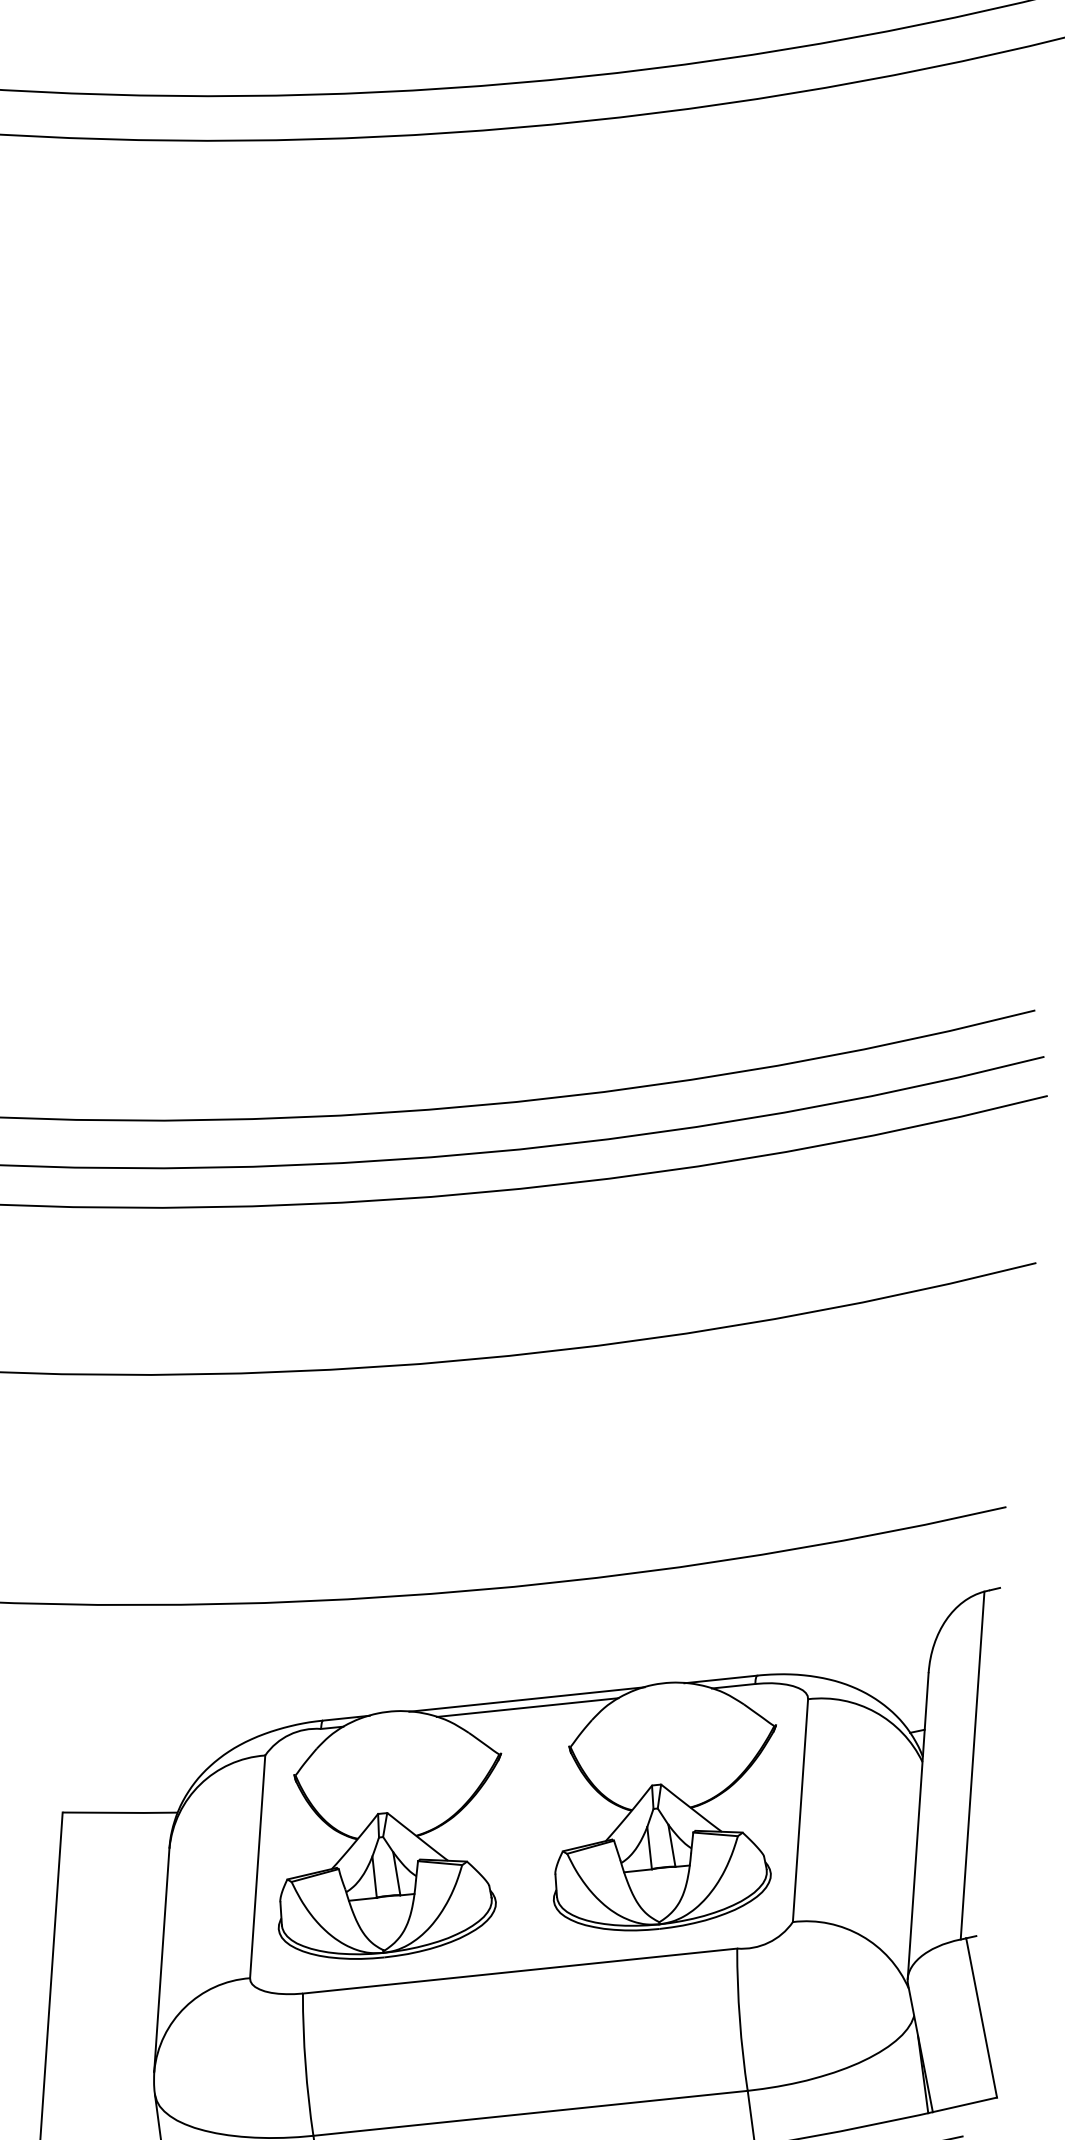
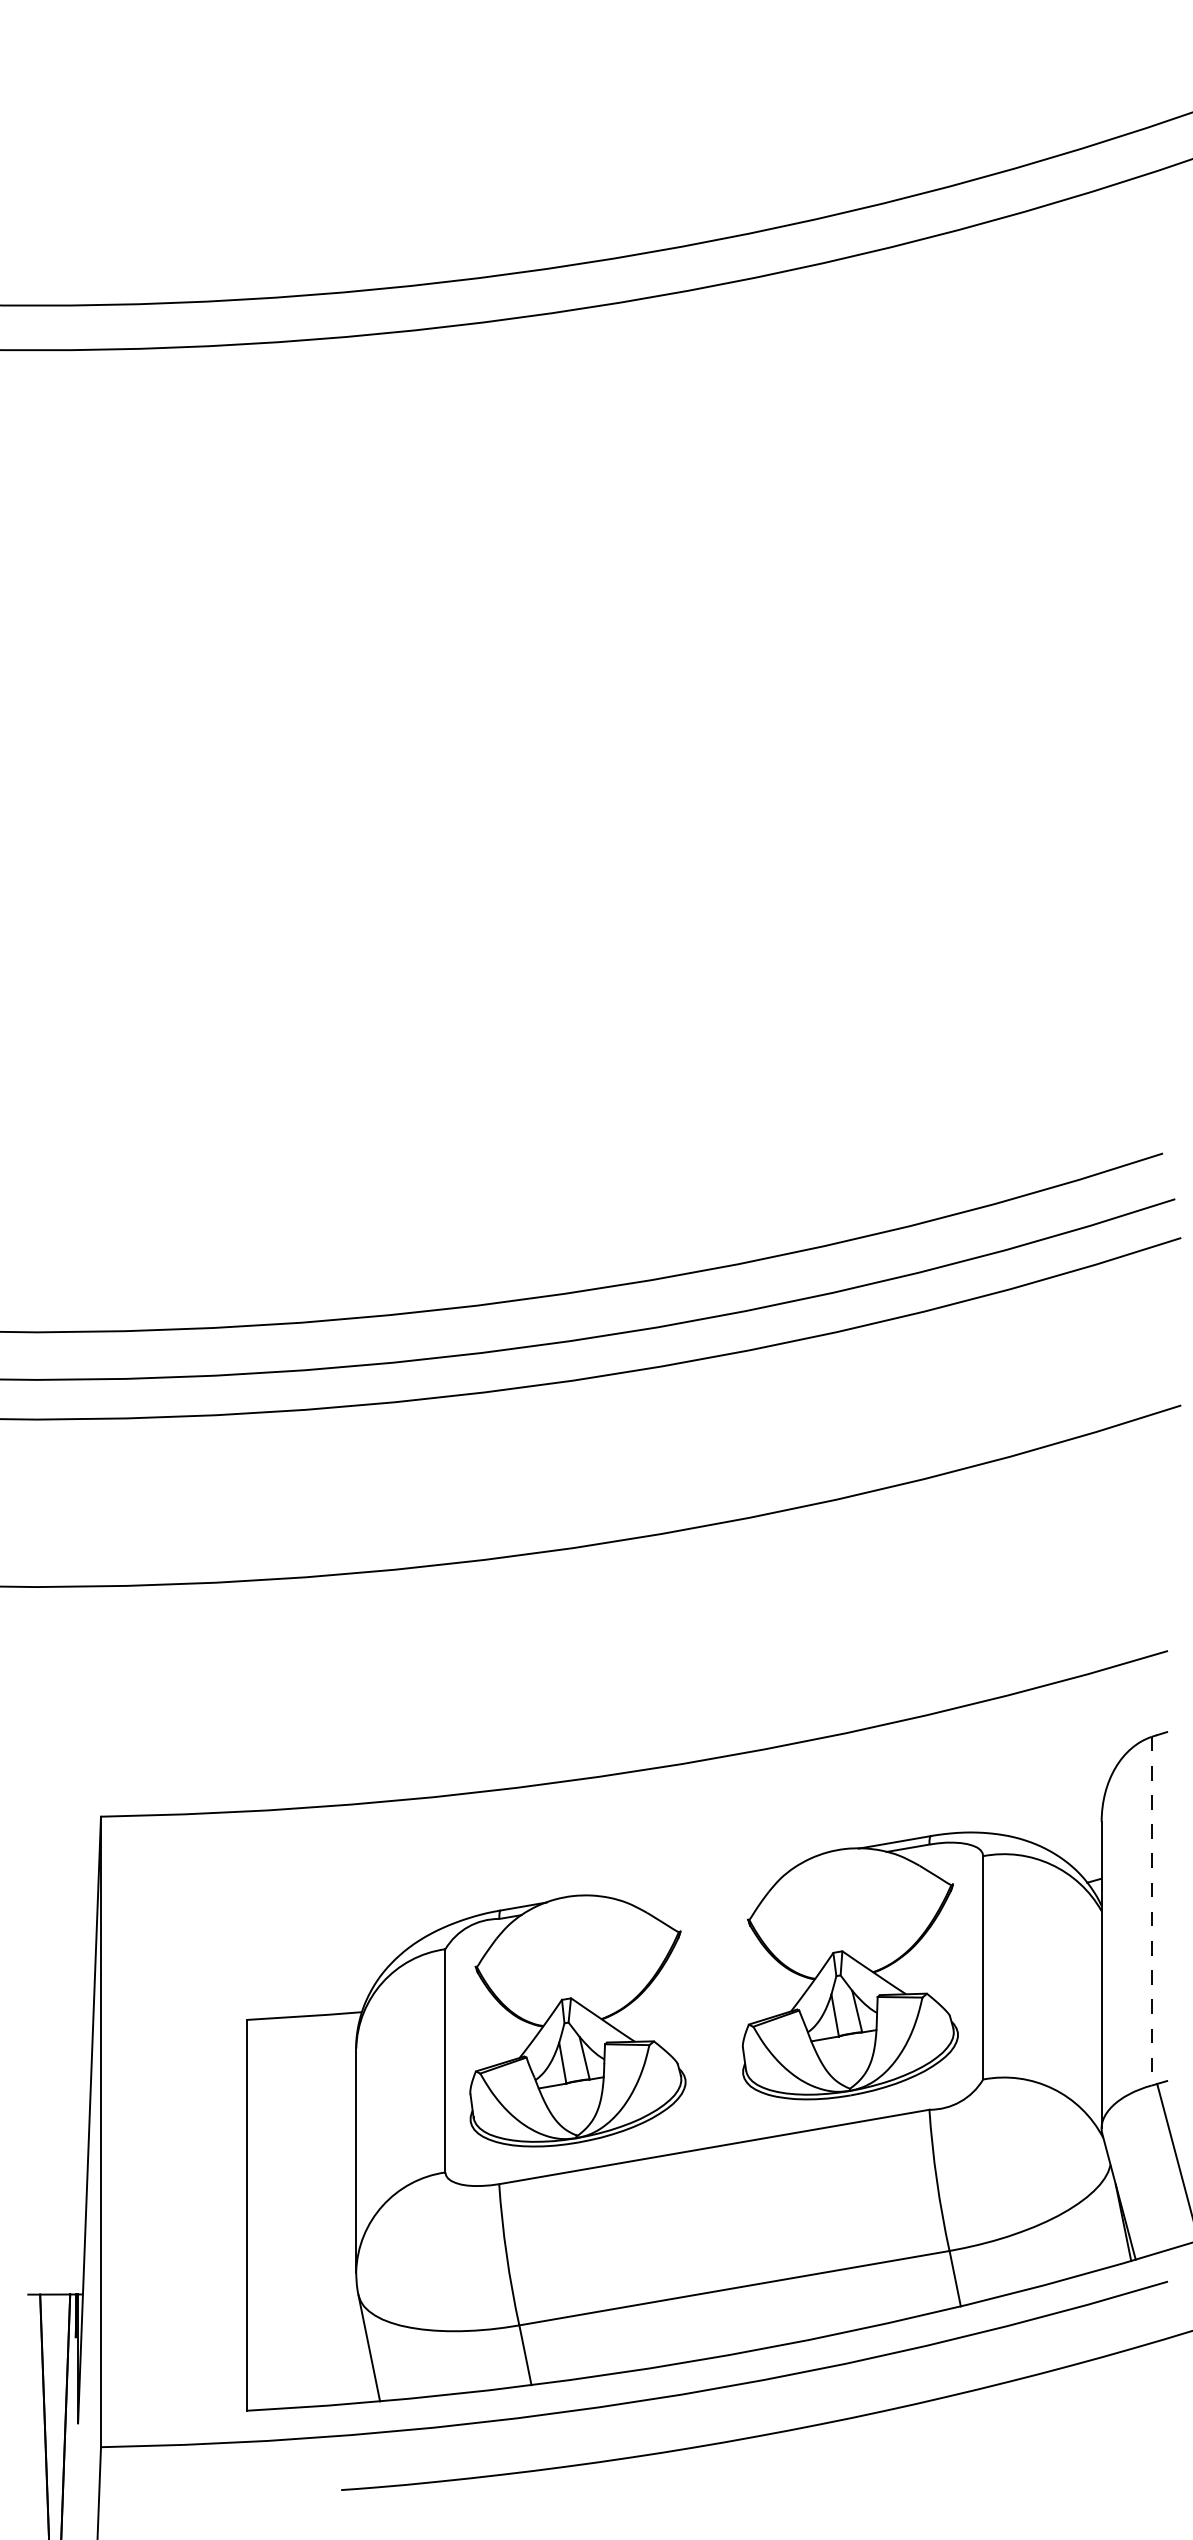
line: (526, 1699) -> (702, 1875), removed
line: (527, 1707) -> (703, 1883), removed
line: (972, 1765) -> (1151, 1911), solid -> dashed

